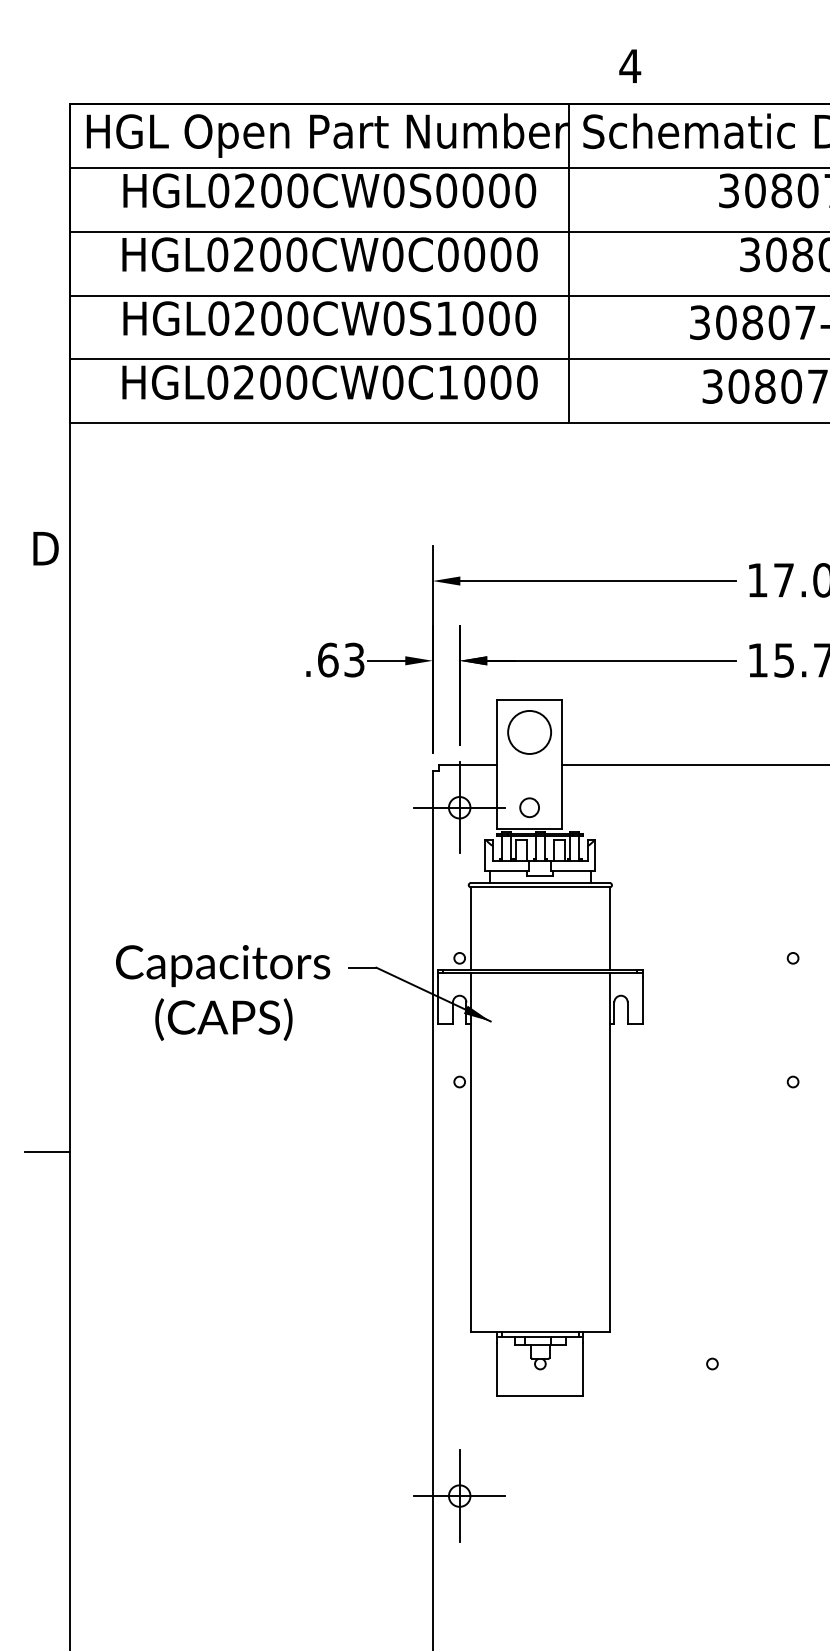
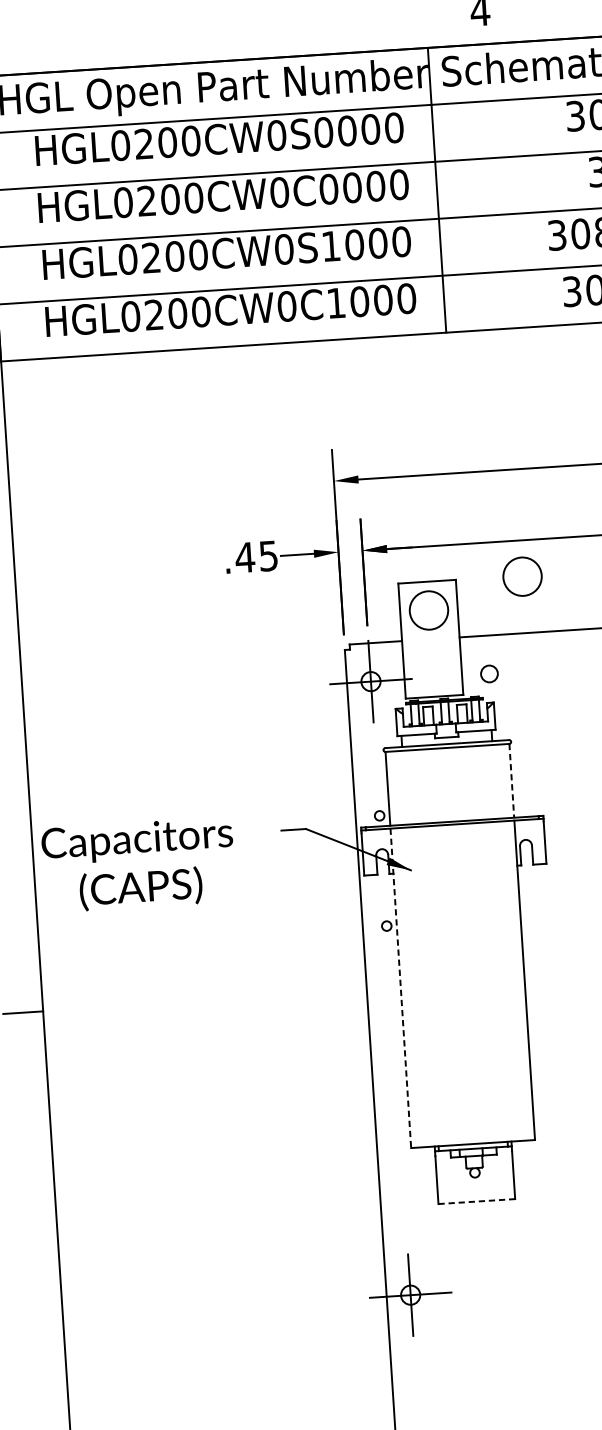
text: (340, 659) -> (256, 556), .63 -> .45
circle: (636, 701) -> (522, 576), added
circle: (529, 807) -> (489, 673), moved
line: (609, 929) -> (511, 781), solid -> dashed
text: (223, 992) -> (139, 864), moved
line: (470, 1153) -> (400, 989), solid -> dashed
line: (540, 1396) -> (476, 1201), solid -> dashed

